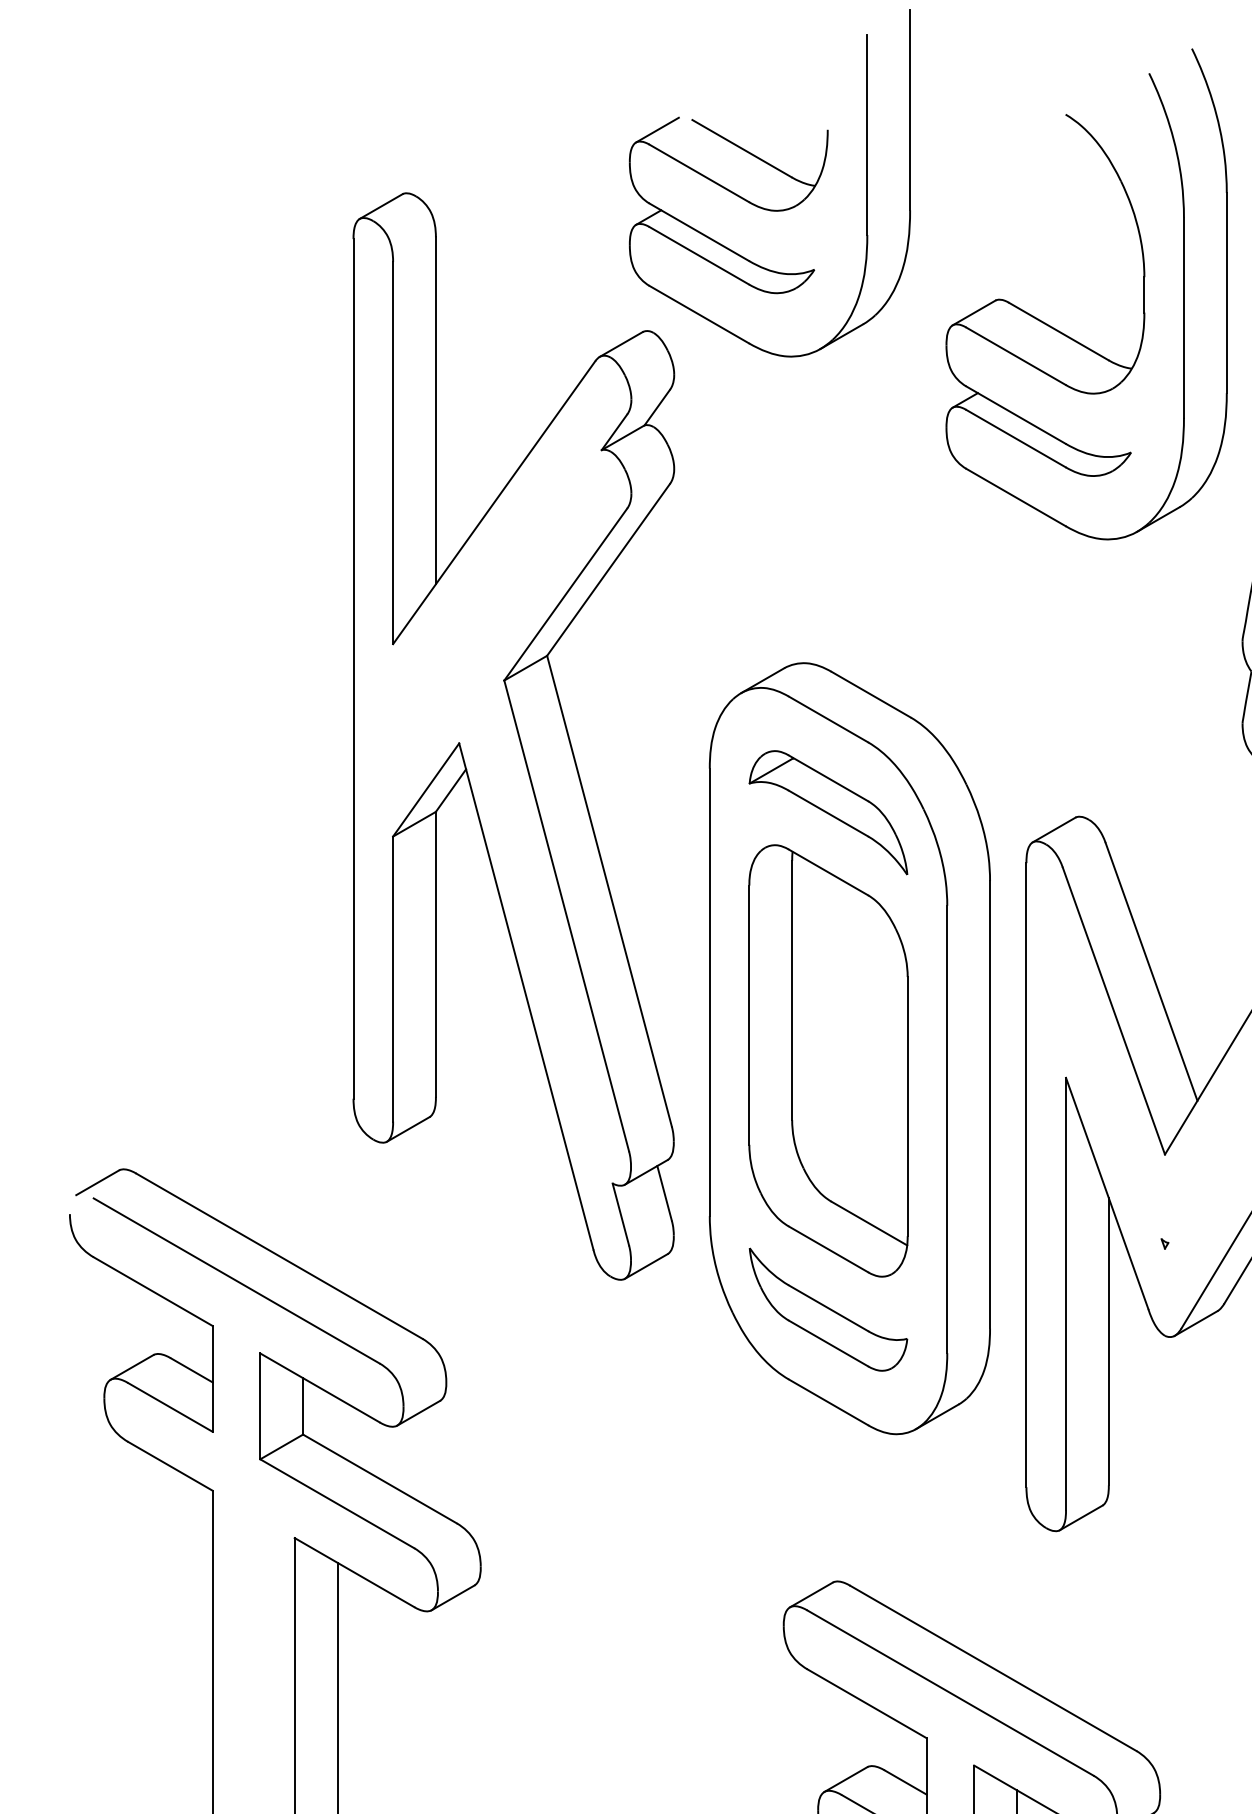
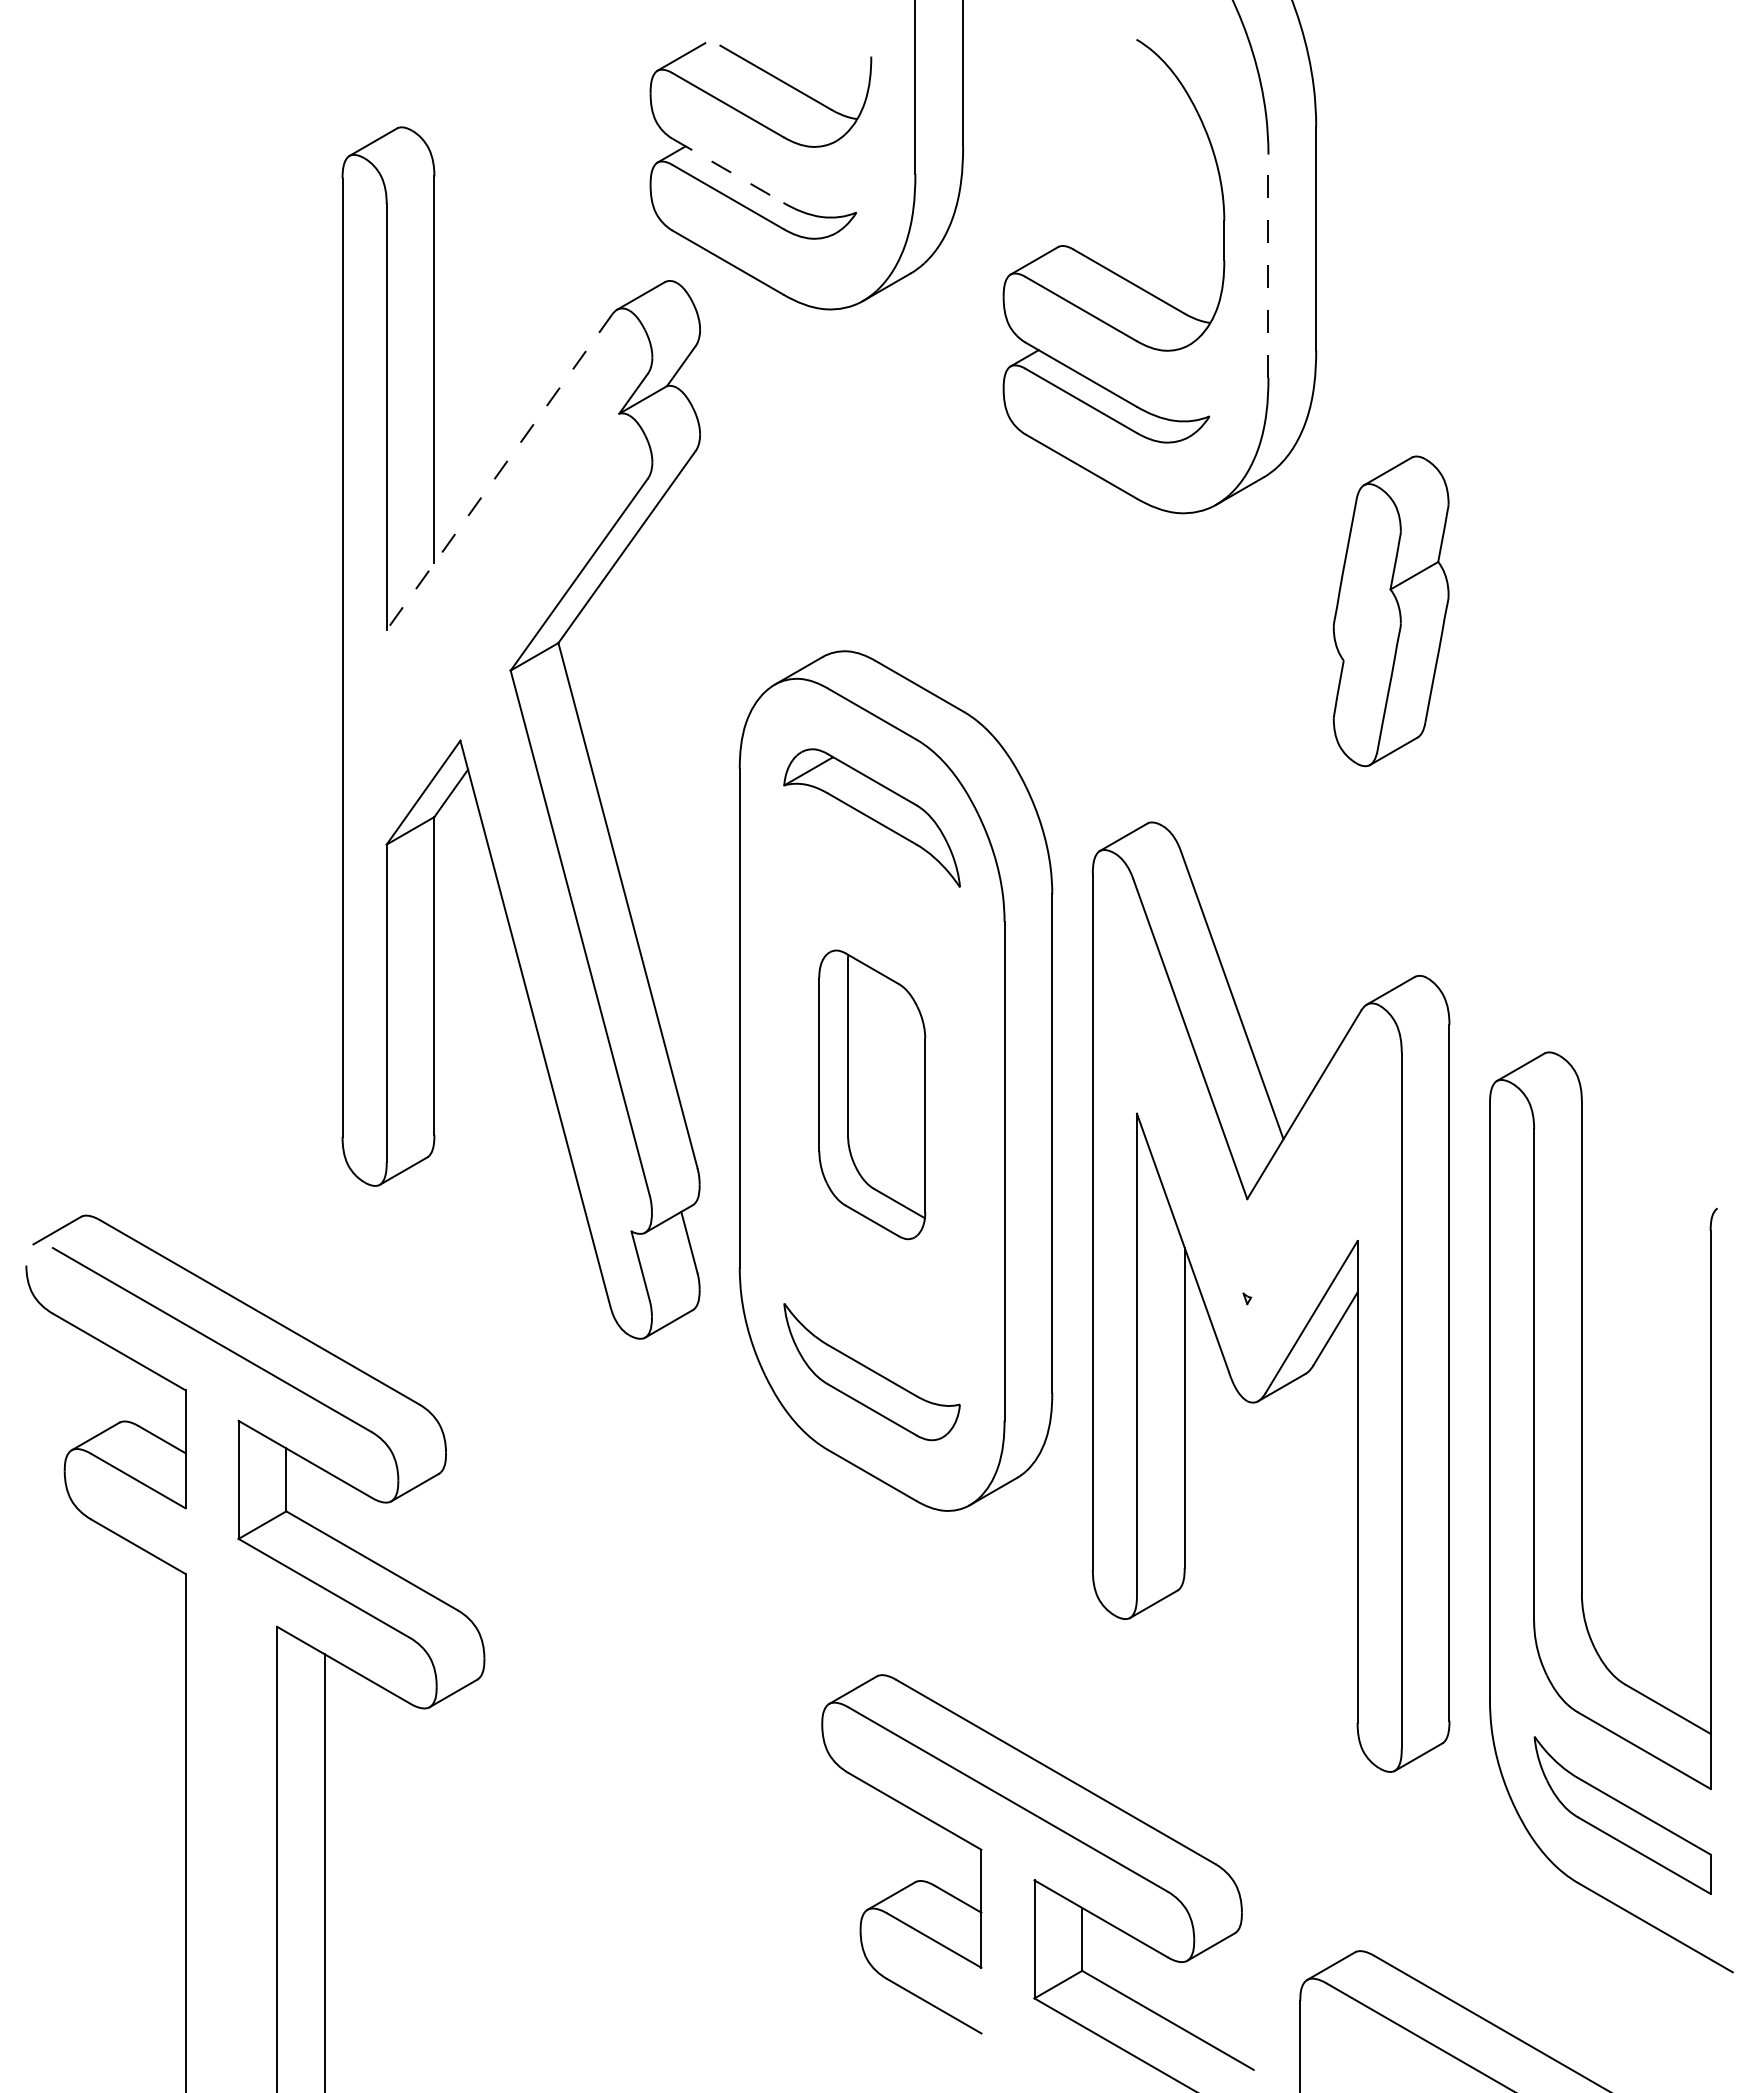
line: (699, 231) -> (728, 170), solid -> dashed
line: (1184, 318) -> (1268, 266), solid -> dashed
line: (494, 502) -> (499, 472), solid -> dashed
part: (828, 1060) -> (872, 1094), size x0.6

